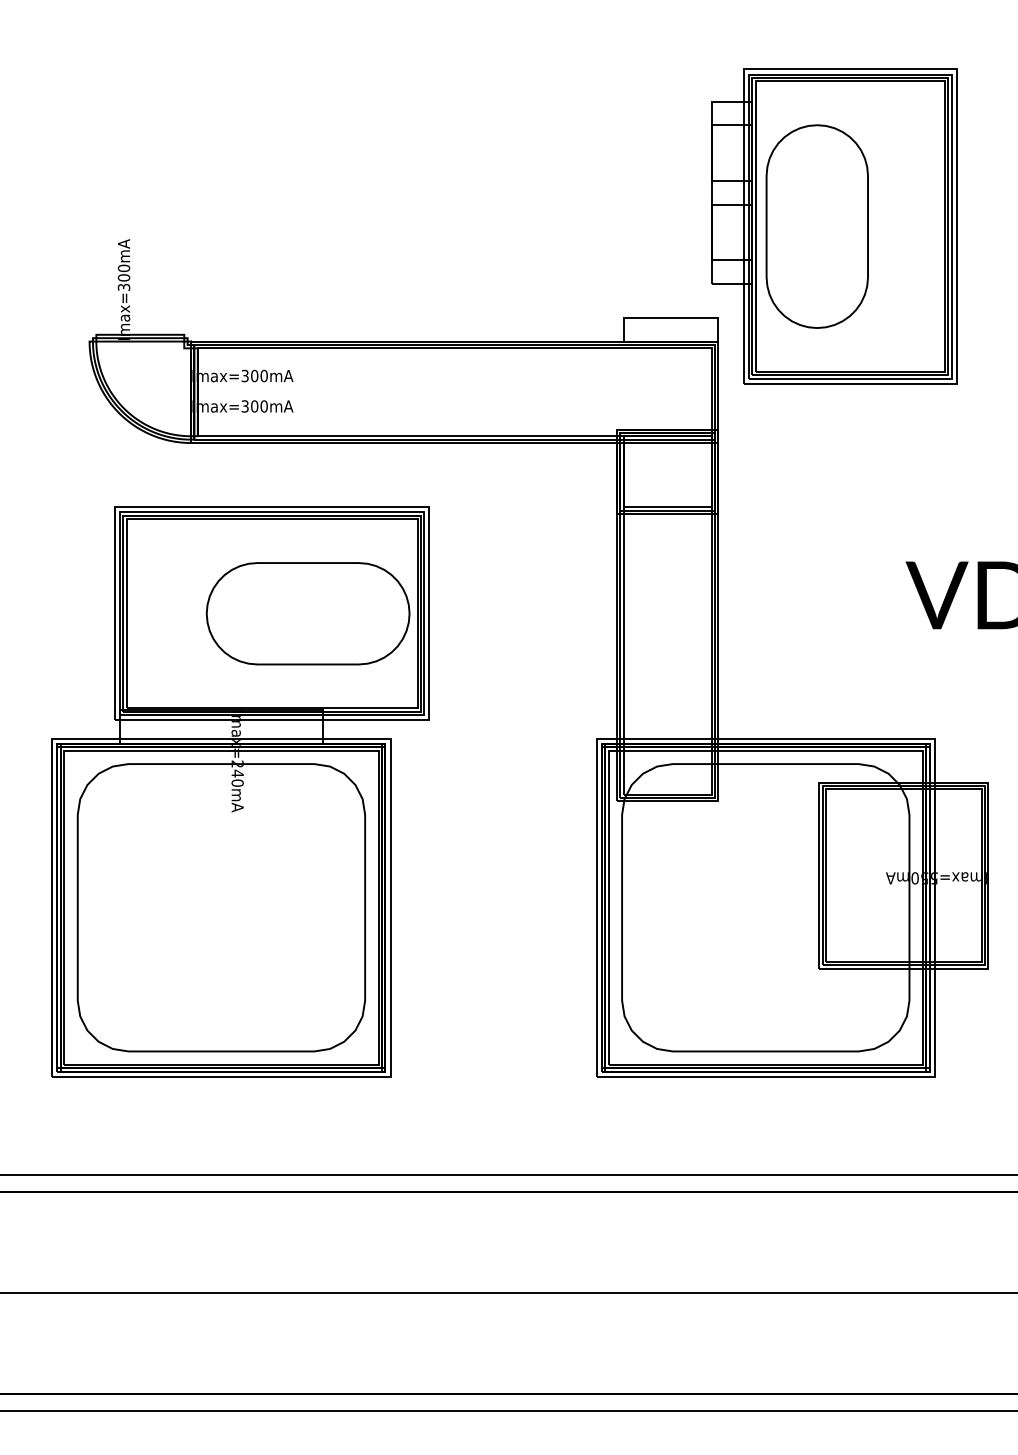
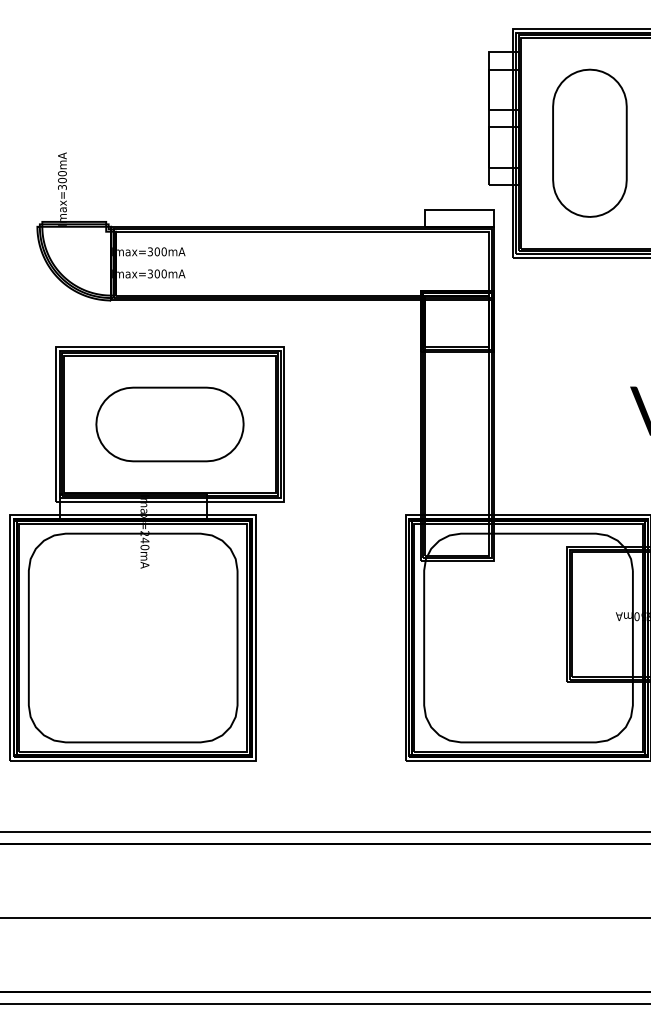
part: (816, 226) -> (589, 143), moved
part: (307, 613) -> (169, 424), moved

